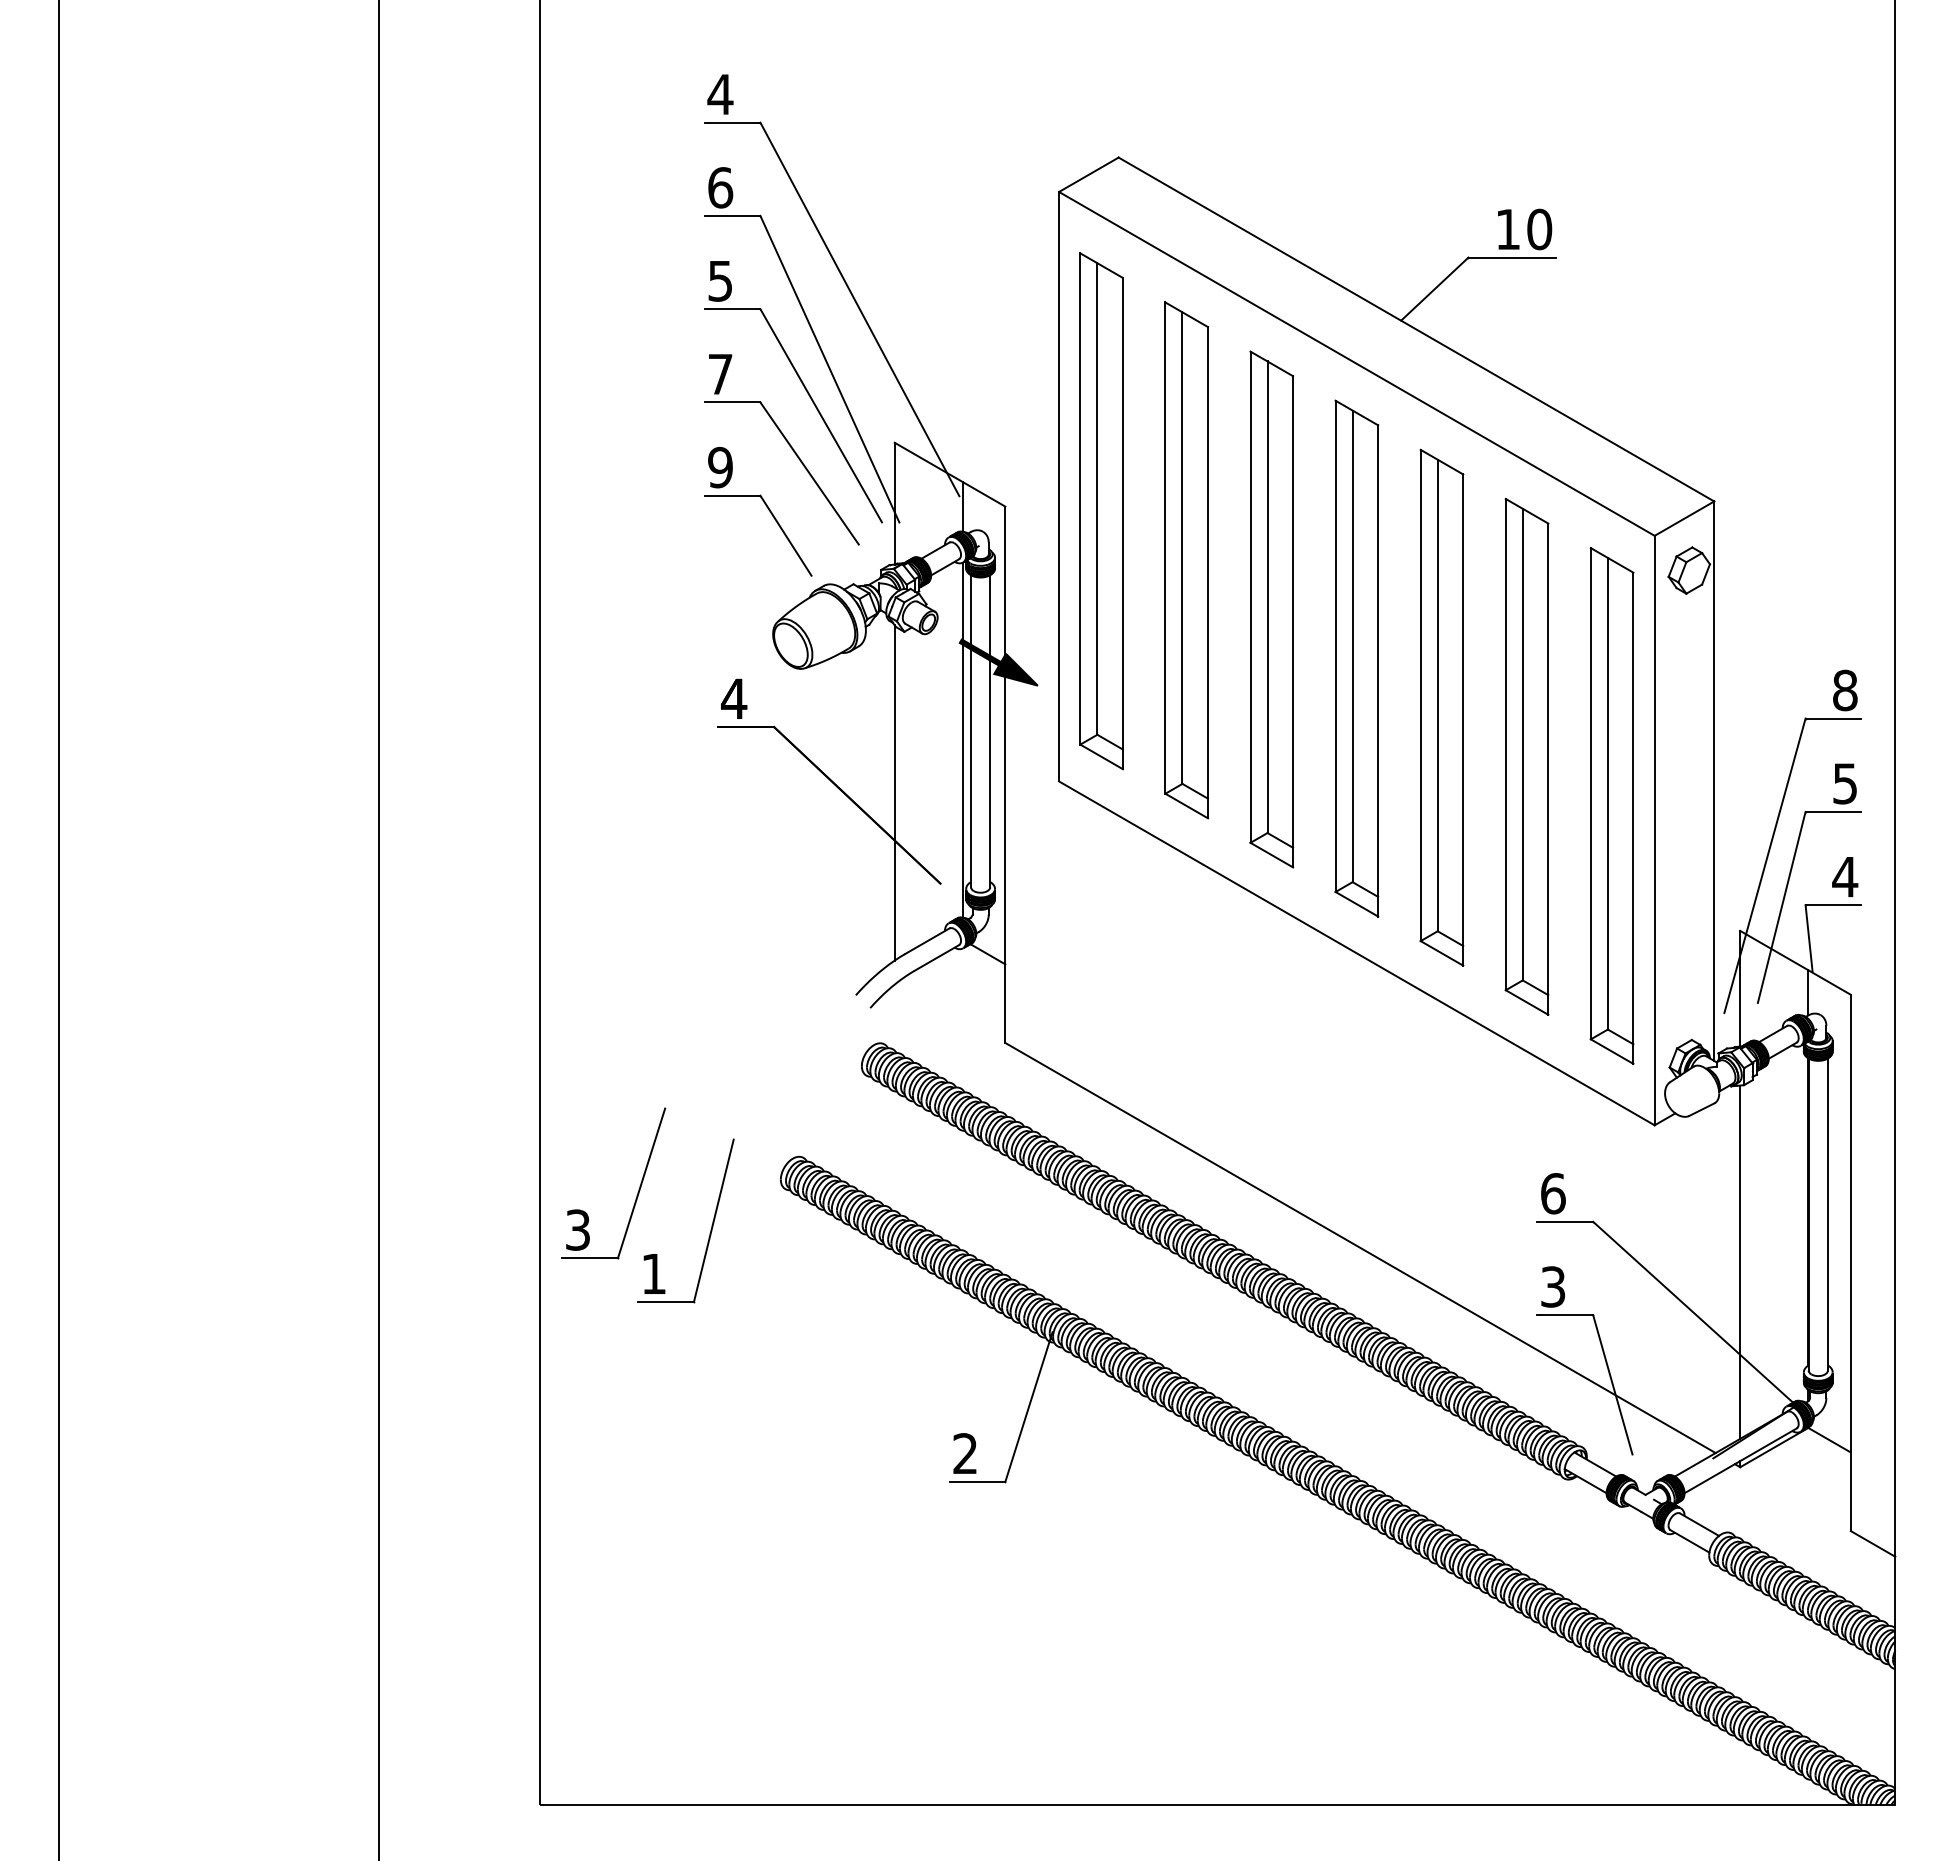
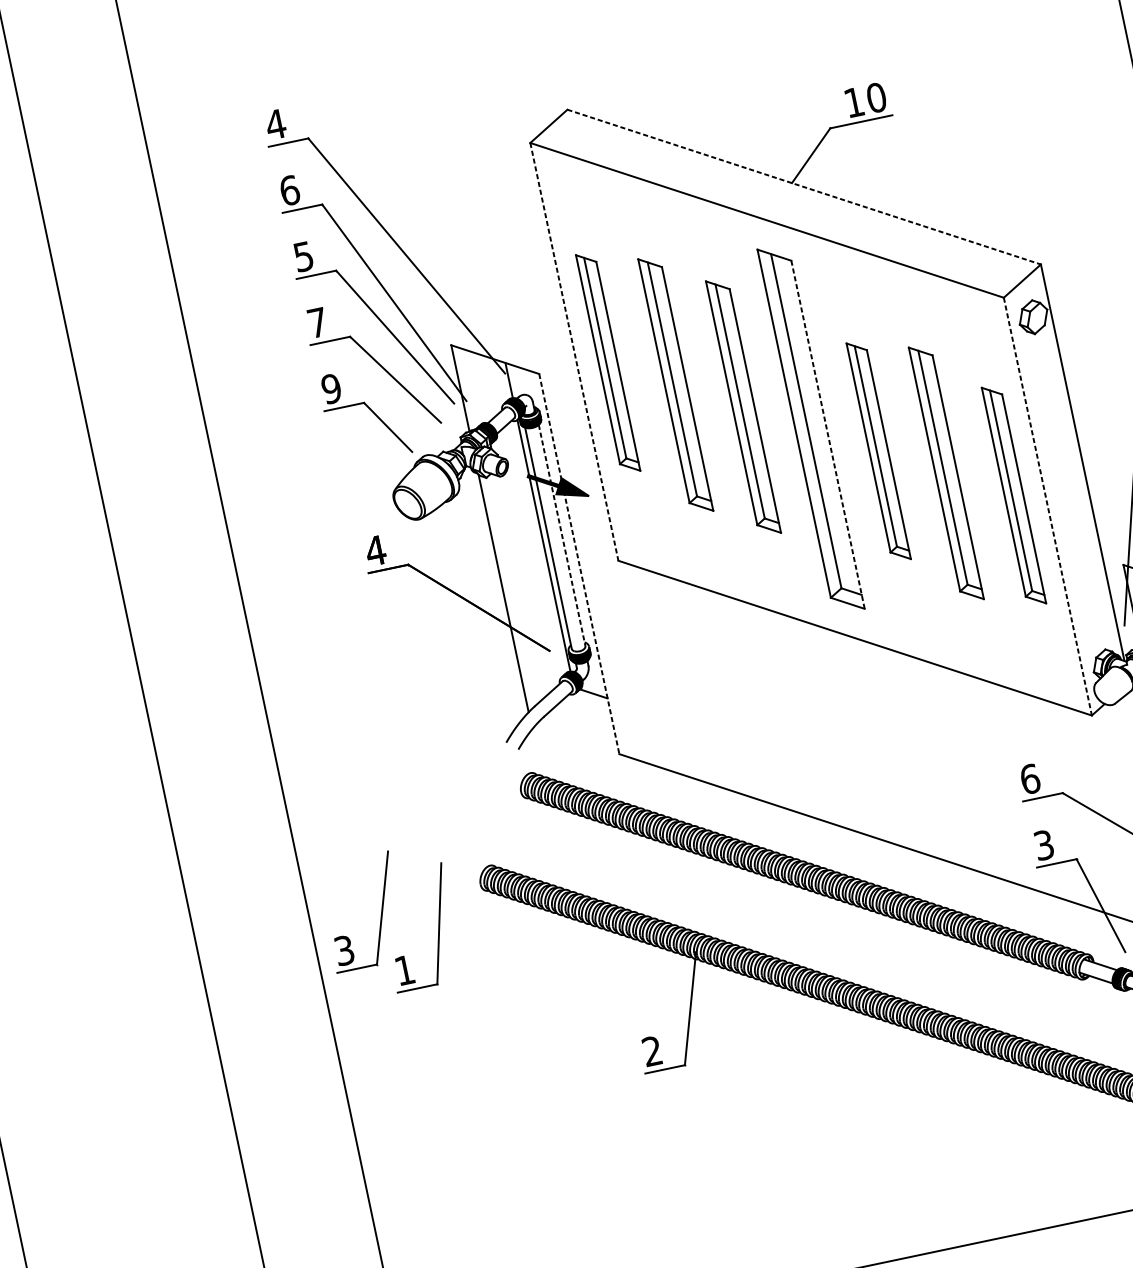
line: (1416, 329) -> (804, 187), solid -> dashed
line: (1059, 486) -> (574, 351), solid -> dashed
part: (1101, 511) -> (608, 363), size x0.6
part: (1186, 560) -> (675, 385), size x0.7
part: (1271, 609) -> (743, 407), size x0.7
line: (1378, 670) -> (828, 434), solid -> dashed
part: (1441, 707) -> (878, 451), size x0.6
line: (990, 731) -> (562, 535), solid -> dashed
part: (1526, 756) -> (945, 473), size x0.7
line: (1005, 775) -> (579, 564), solid -> dashed
part: (1611, 805) -> (1013, 495), size x0.6
line: (1654, 830) -> (1047, 506), solid -> dashed

